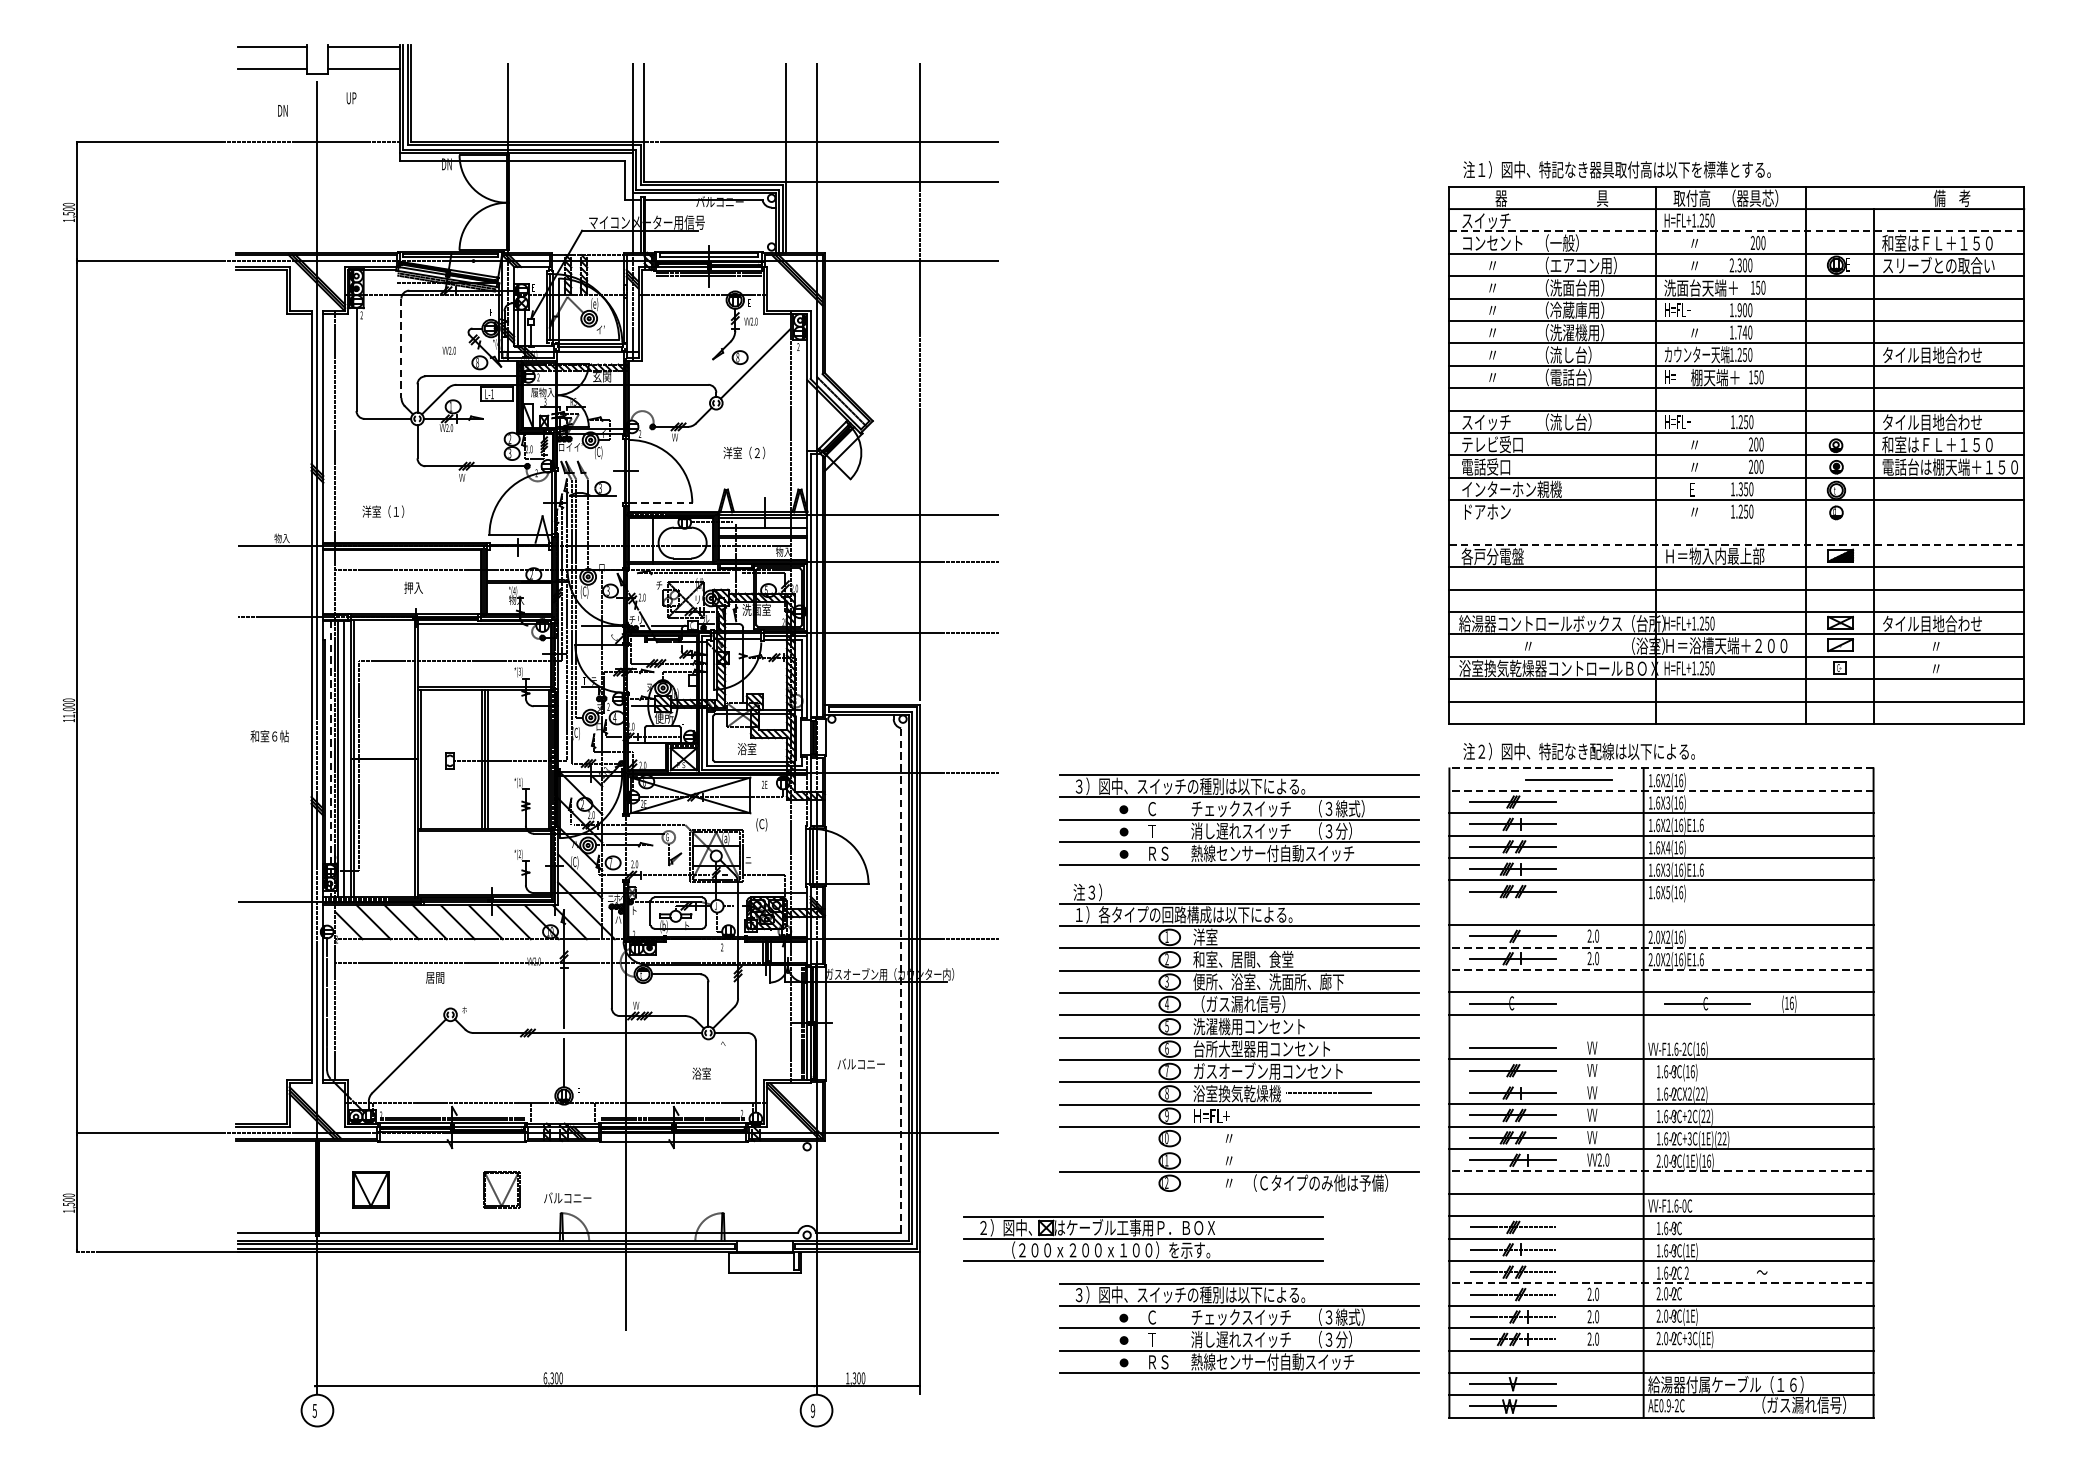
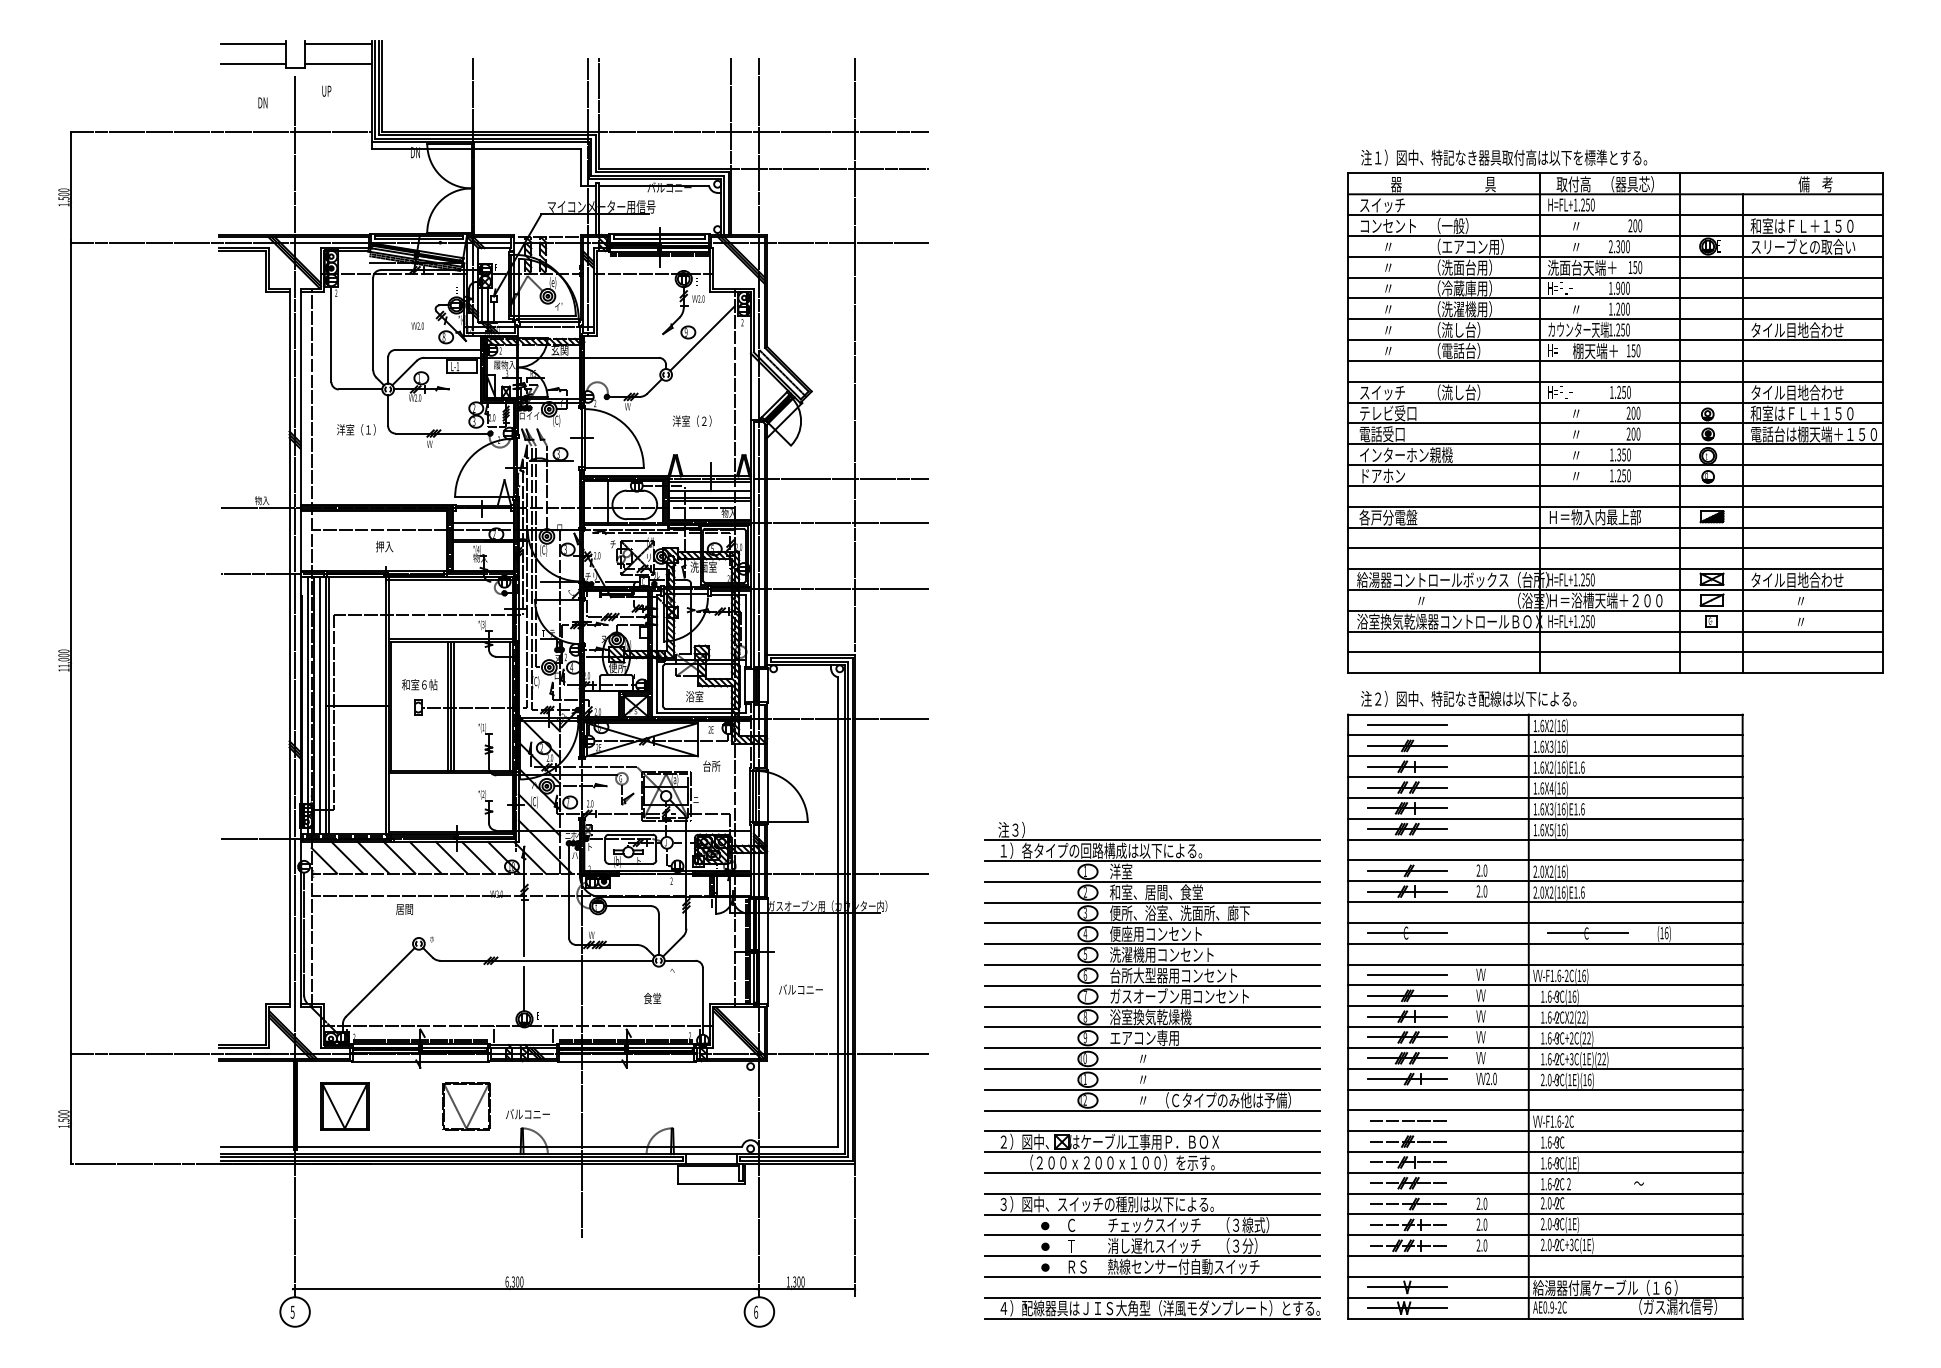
line: (1735, 231) -> (1614, 215), dashed -> solid
text: (1742, 331) -> (1620, 308), 1.740 -> 1.200
line: (401, 349) -> (373, 324), dashed -> solid
text: (737, 357) -> (685, 332), 8 -> 9
text: (1693, 489) -> (1575, 455), E -> 〃
line: (661, 502) -> (615, 467), dashed -> solid
text: (383, 511) -> (356, 429), moved
line: (1736, 522) -> (1615, 485), added
line: (1735, 544) -> (1614, 506), dashed -> solid
line: (519, 561) -> (483, 522), added
text: (269, 736) -> (419, 684), moved
line: (330, 759) -> (307, 706), dashed -> solid
line: (1660, 768) -> (1544, 714), dashed -> solid
line: (1569, 779) -> (1407, 724), moved
line: (1660, 790) -> (1544, 735), dashed -> solid
part: (1239, 819) -> (1152, 762), removed
text: (765, 824) -> (711, 766), (C) -> 台所
line: (1661, 902) -> (1545, 839), added
line: (1660, 947) -> (1544, 881), dashed -> solid
line: (1660, 970) -> (1544, 902), dashed -> solid
line: (901, 981) -> (838, 912), dashed -> solid
text: (1242, 1003) -> (1155, 933), （ガス漏れ信号） -> 便座用コンセント
line: (1661, 1037) -> (1545, 964), added
text: (701, 1073) -> (652, 998), 浴室 -> 食堂
line: (1661, 1082) -> (1545, 1006), added
line: (1330, 1092) -> (1408, 1120), moved
text: (1230, 1115) -> (1144, 1037), H=FL+ -> エアコン専用
line: (1239, 1149) -> (1152, 1069), added
line: (1660, 1171) -> (1544, 1089), dashed -> solid
part: (370, 1189) -> (344, 1106), size x1.43
part: (501, 1189) -> (466, 1106), size x1.43
line: (1239, 1193) -> (1152, 1110), added
text: (1684, 1205) -> (1566, 1121), VV-F1.6-0C -> VV-F1.6-2C
part: (1143, 1238) -> (1152, 1151), moved
line: (1660, 1283) -> (1544, 1193), dashed -> solid
part: (1239, 1406) -> (1152, 1308), added
text: (813, 1410) -> (756, 1311), 9 -> 6

